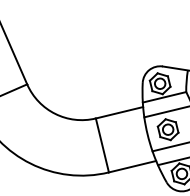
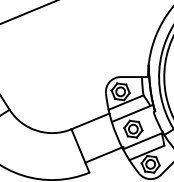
line: (132, 166) -> (104, 154), moved

